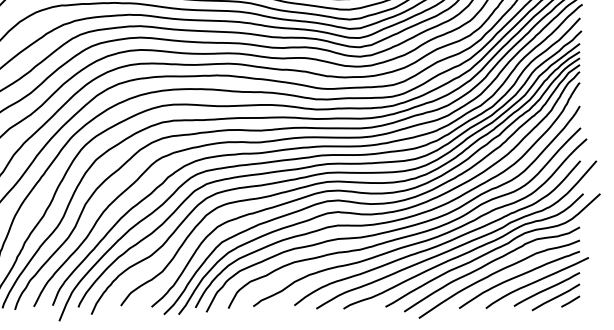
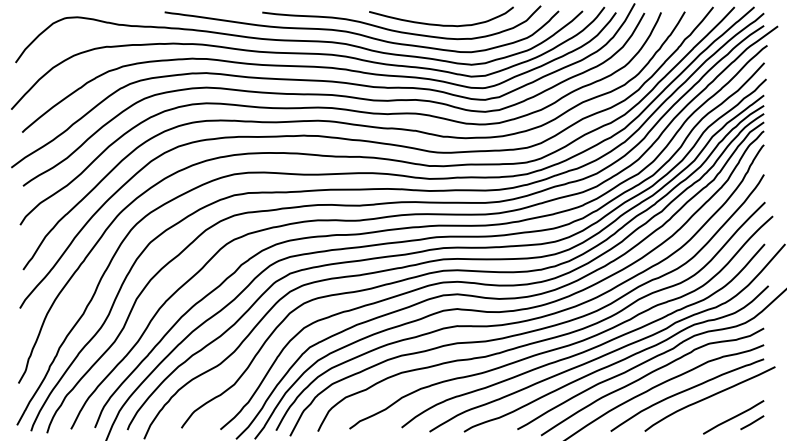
curve: (547, 289) -> (722, 407), removed

